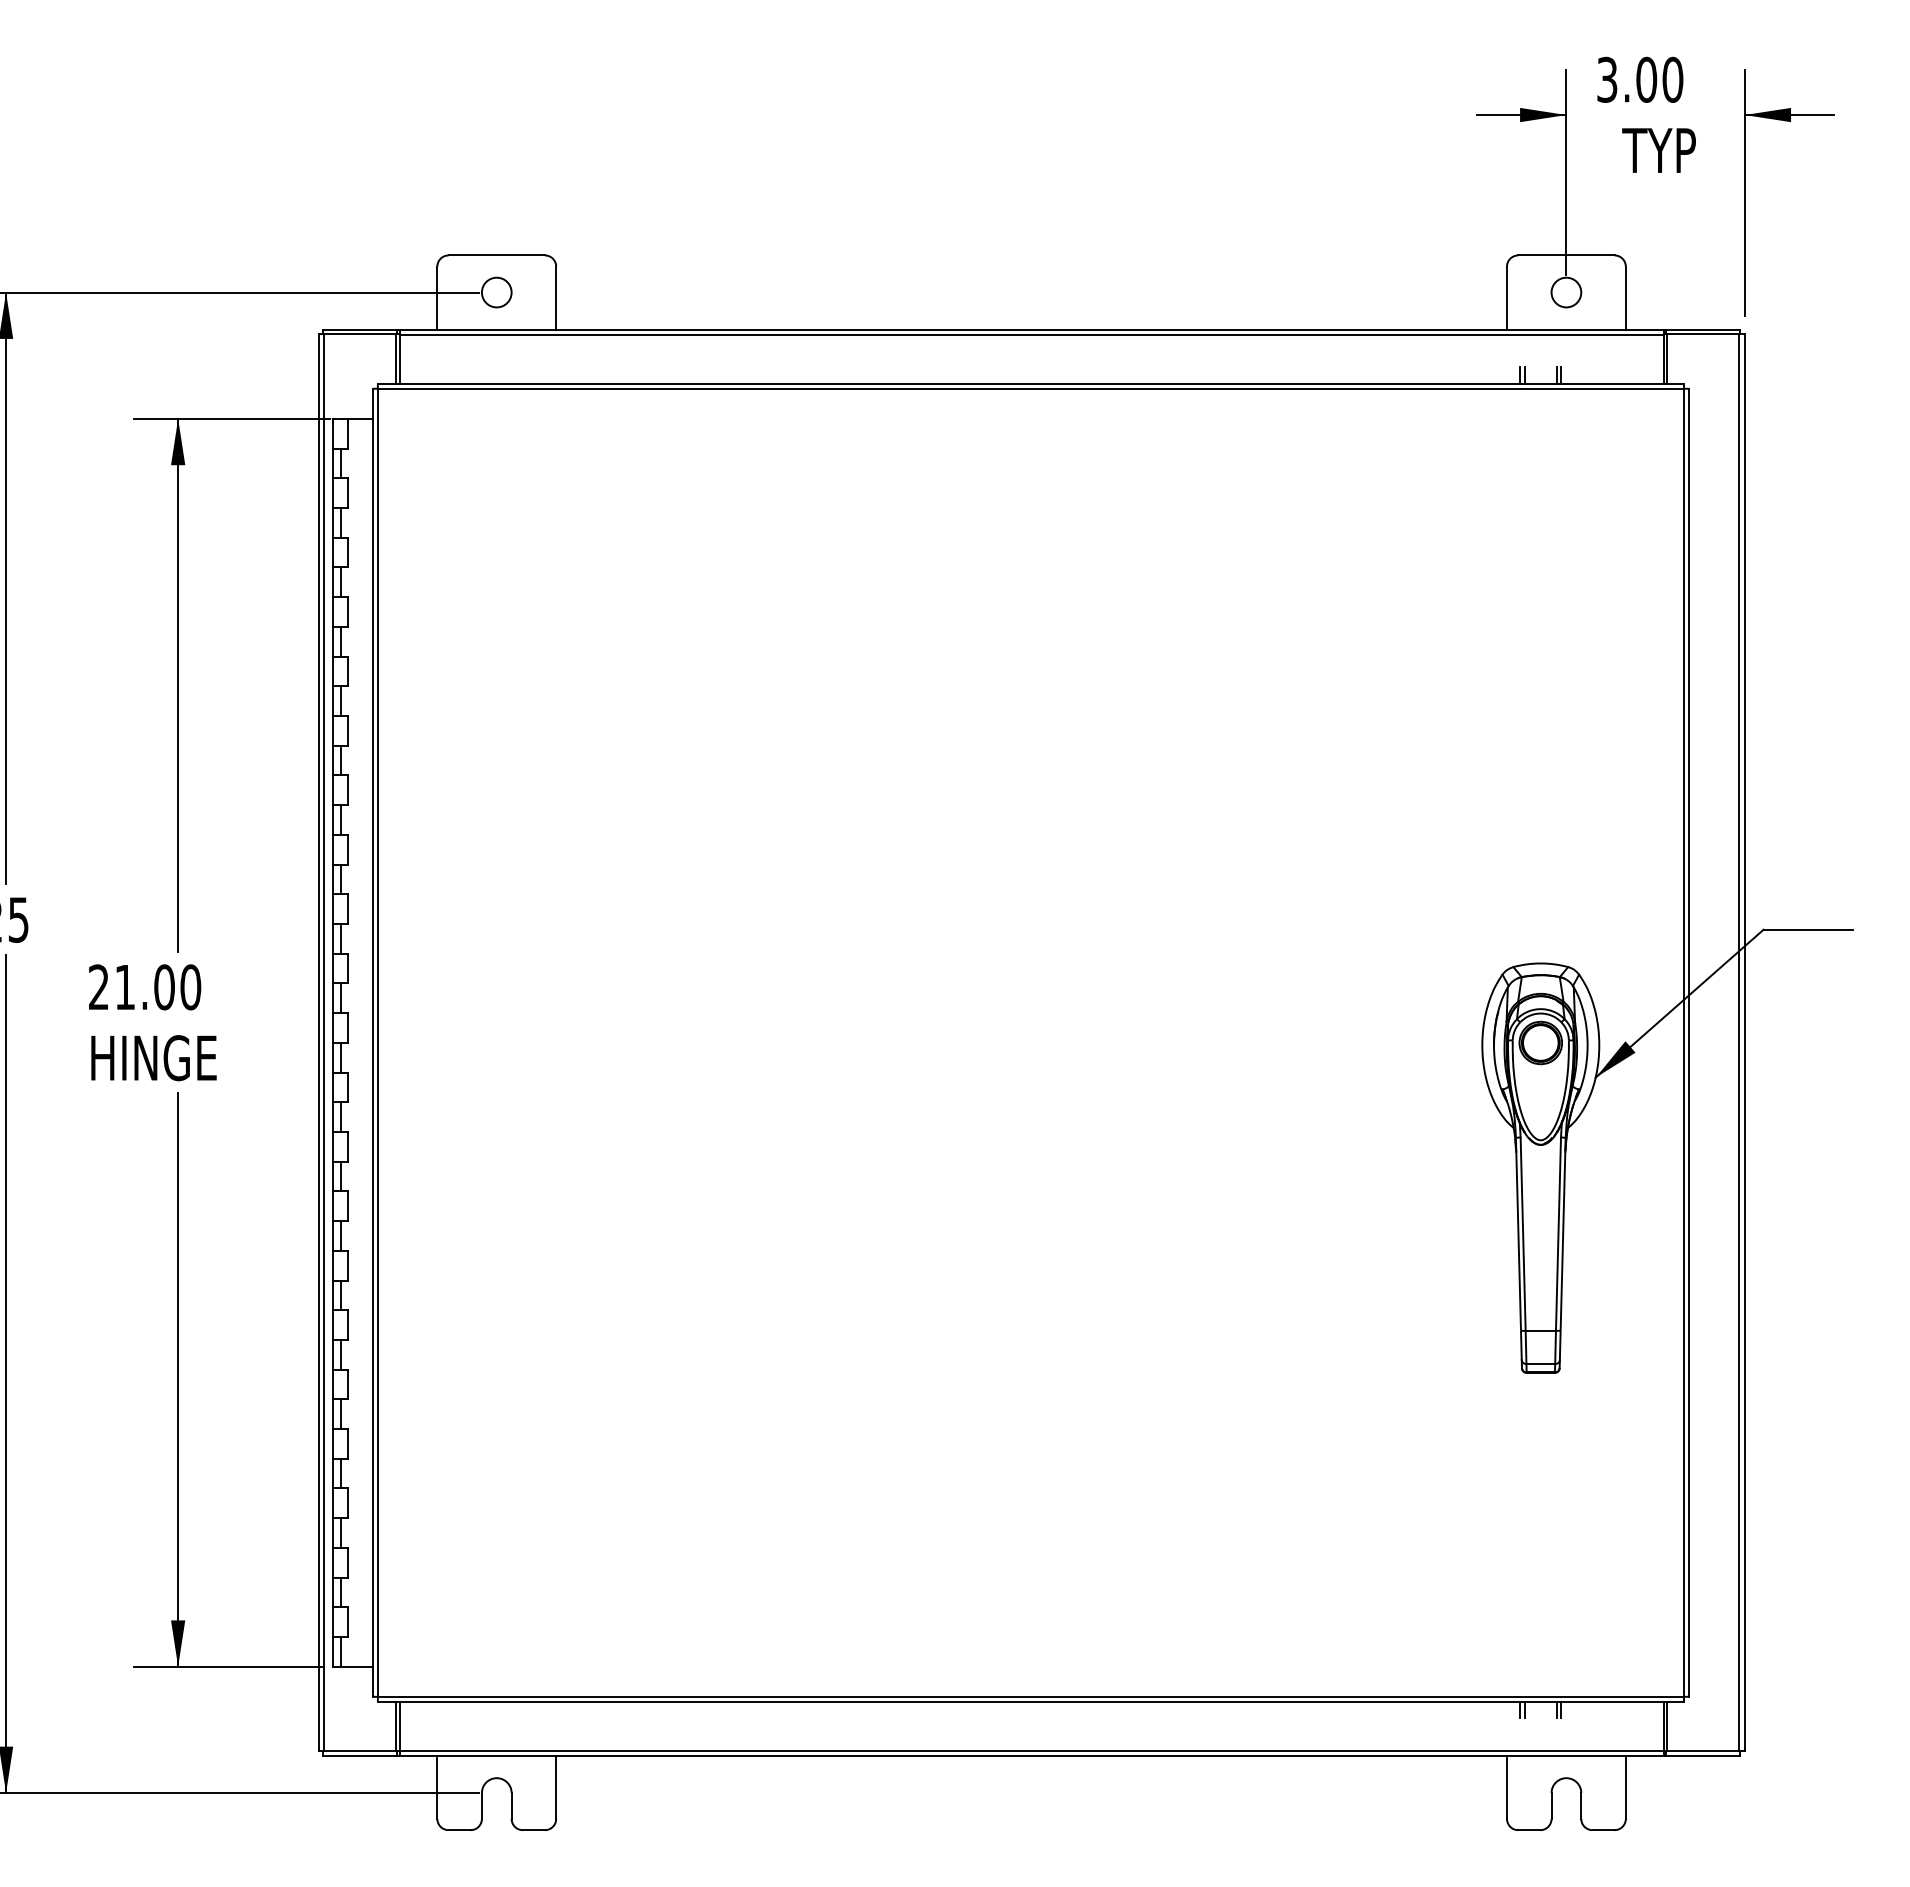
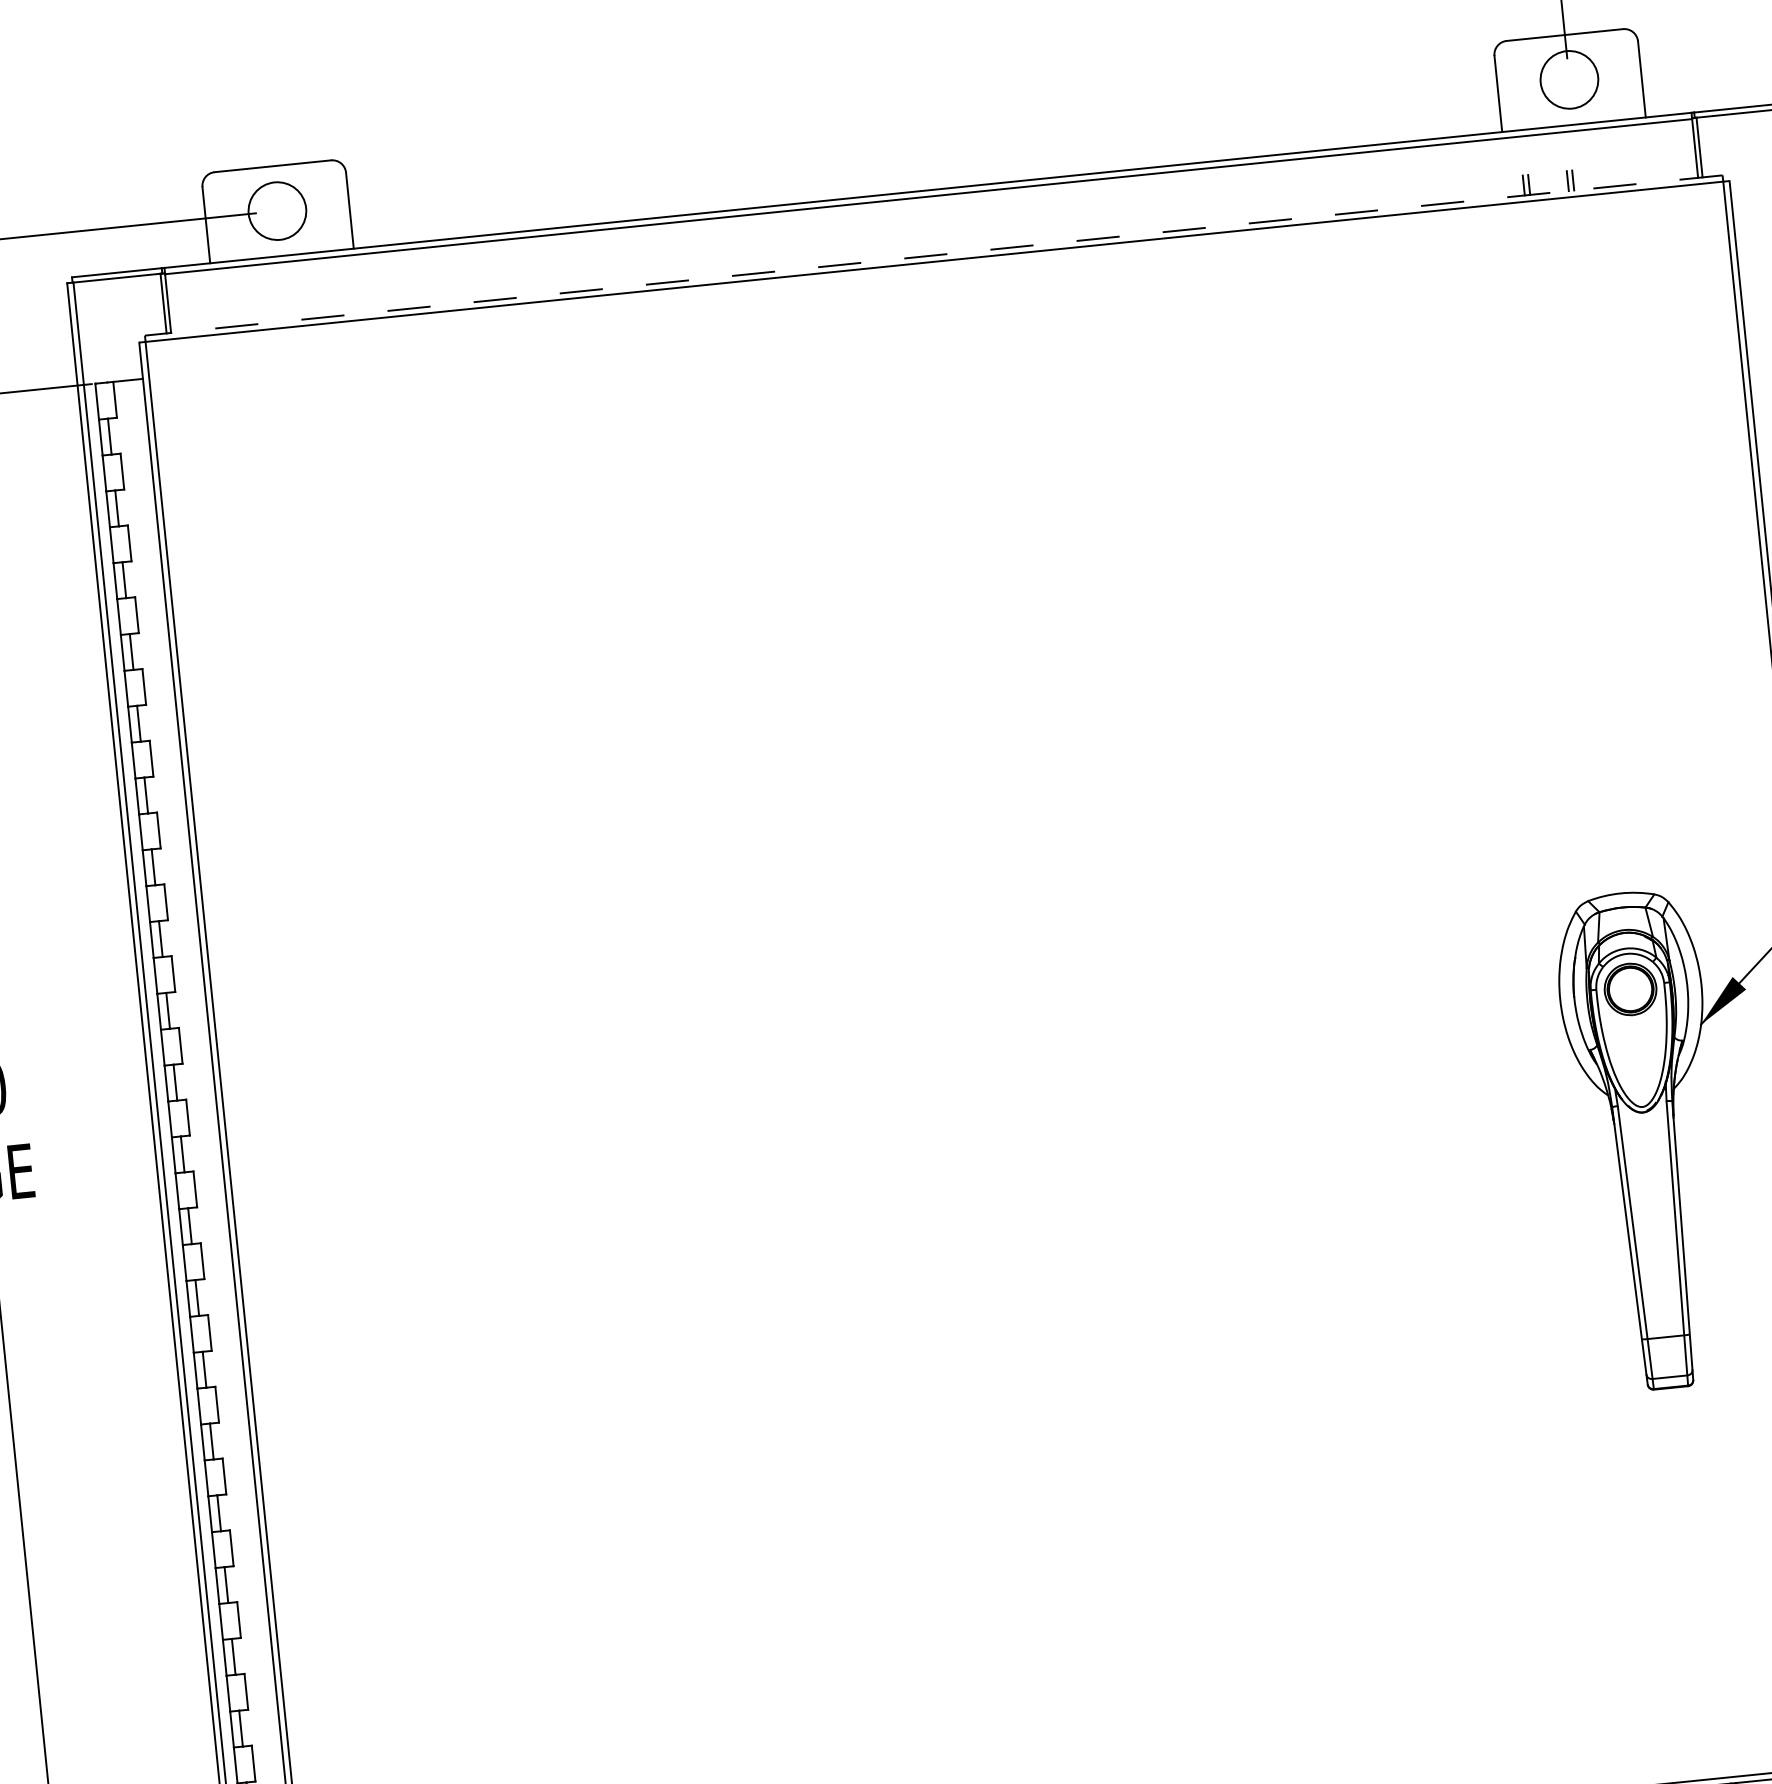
circle: (496, 292) -> (277, 211), size x1.6
circle: (1566, 292) -> (1569, 79), size x1.6
line: (1030, 383) -> (933, 255), solid -> dashed

